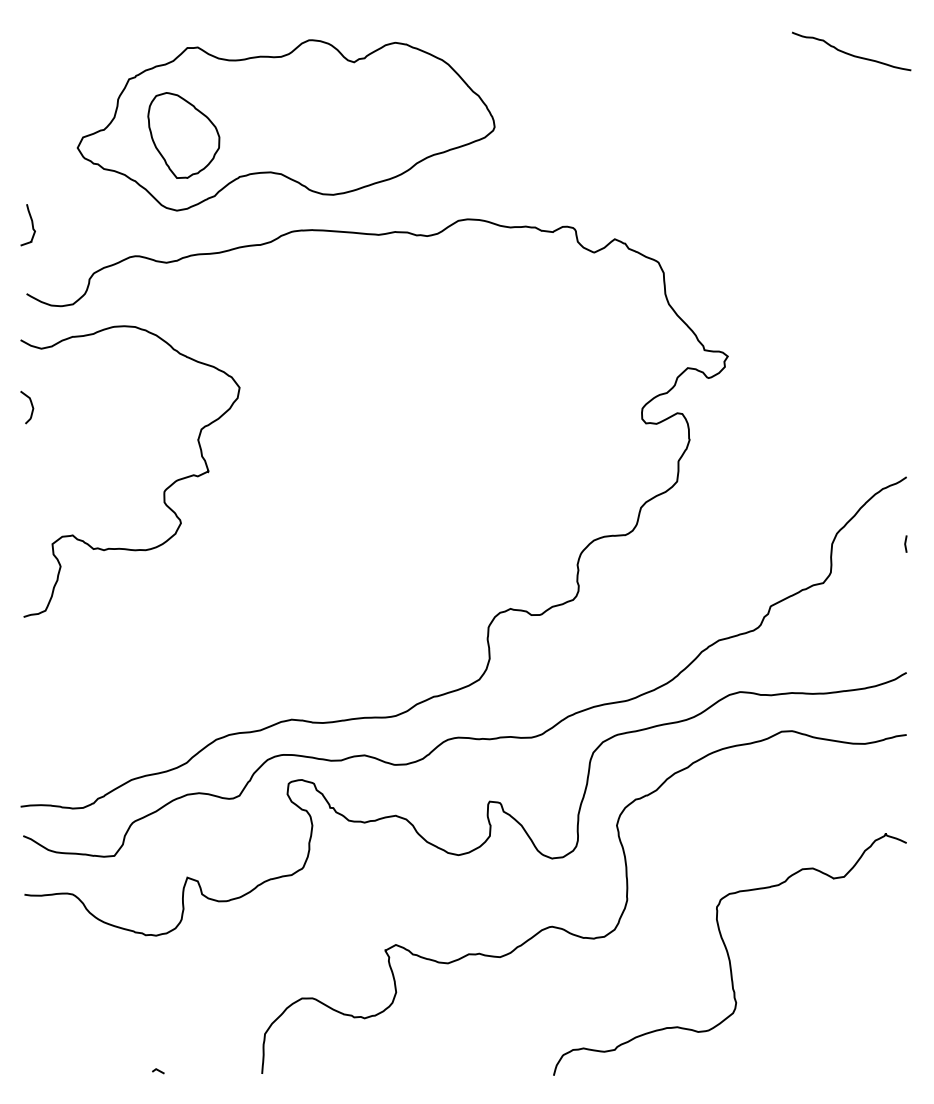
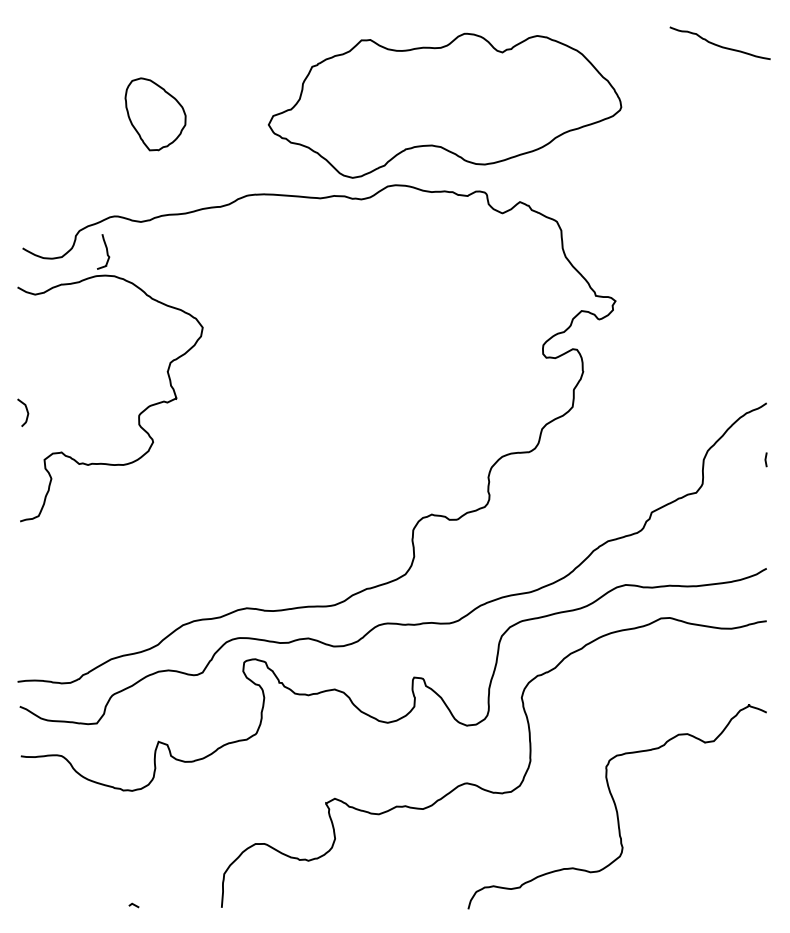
part: (285, 125) -> (444, 105), moved
curve: (31, 225) -> (106, 252), moved
curve: (31, 406) -> (26, 411), moved

